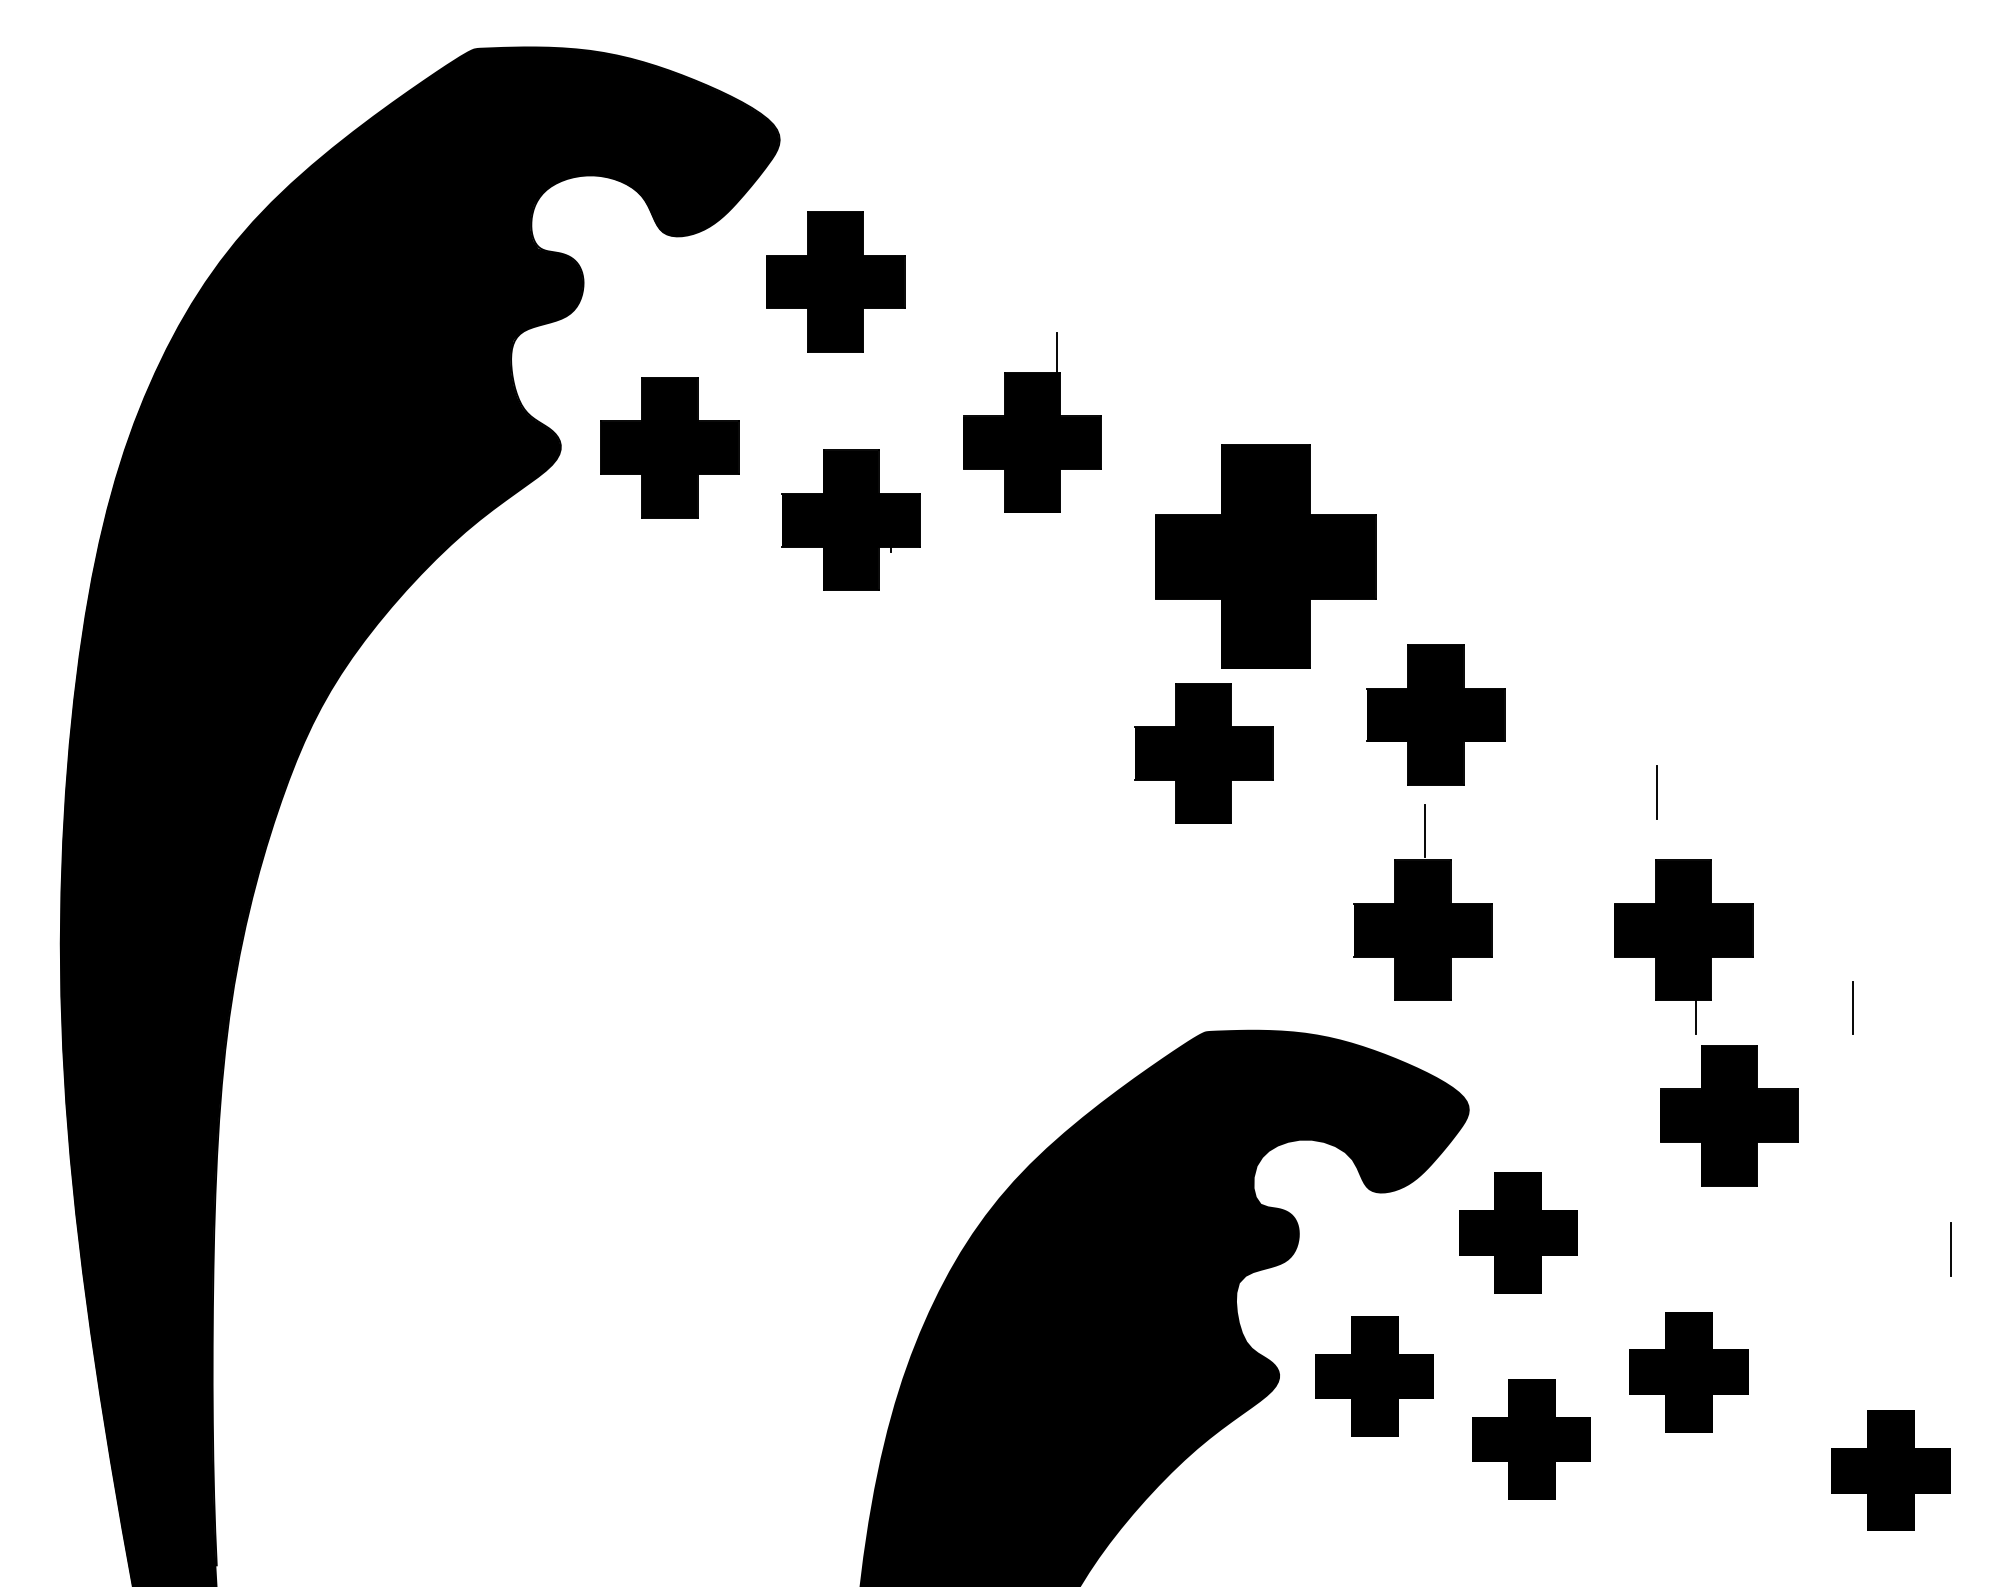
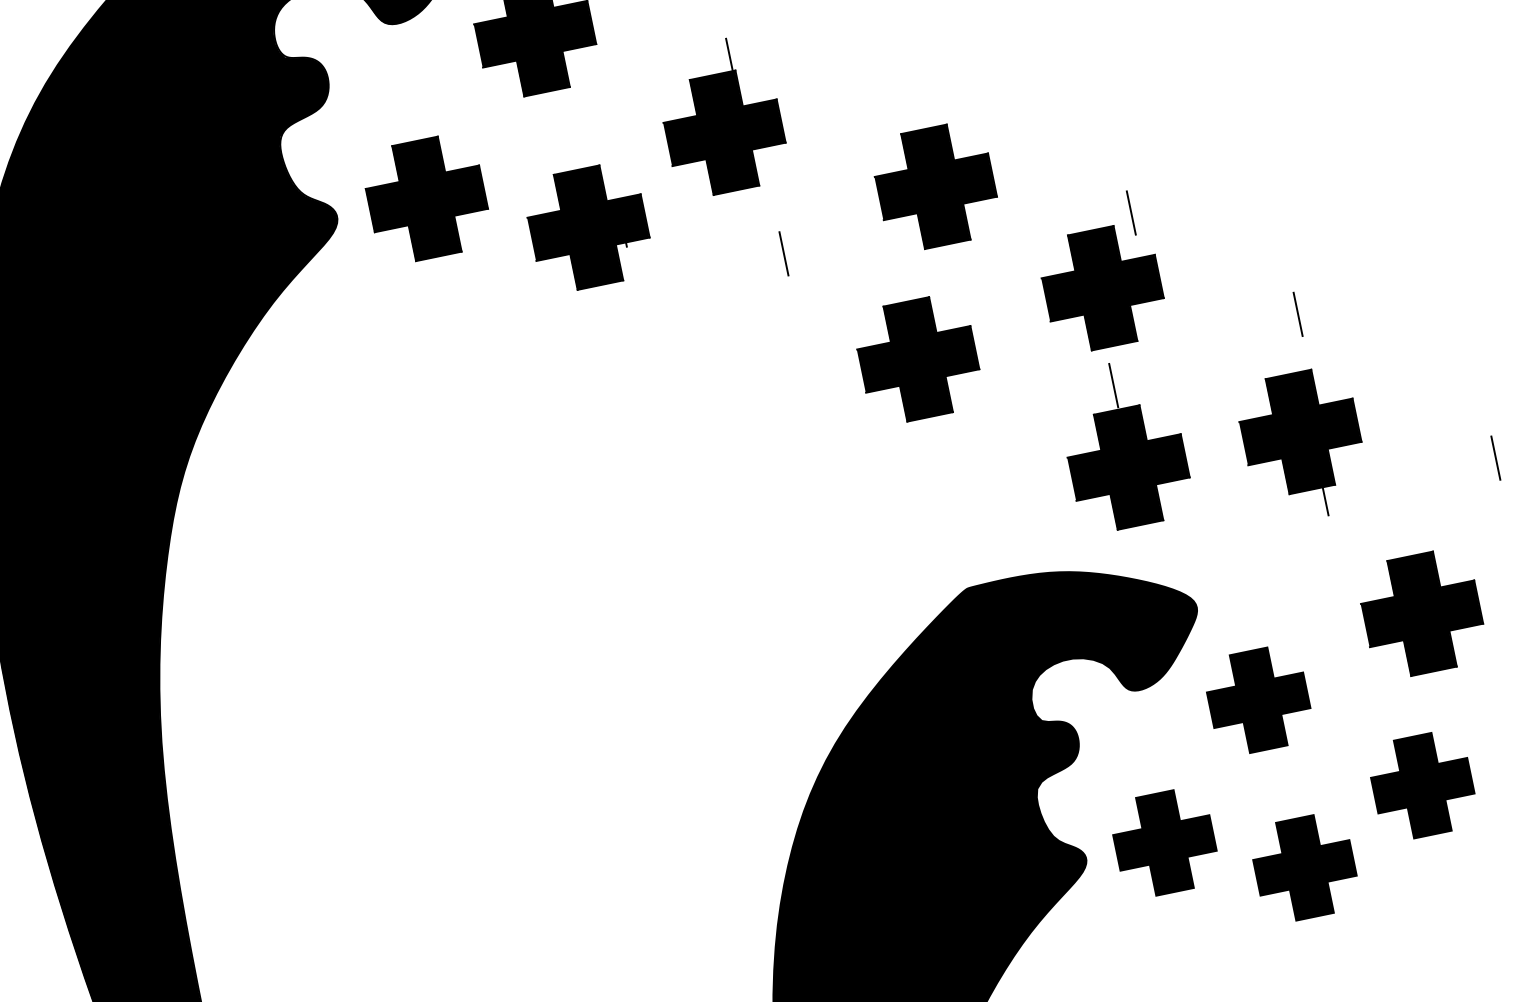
part: (1265, 556) -> (935, 186), size x0.62
line: (1072, 597) -> (783, 253), added
line: (1487, 634) -> (1131, 213), added
part: (1683, 946) -> (1303, 445), moved
part: (1729, 1115) -> (1421, 613), moved

